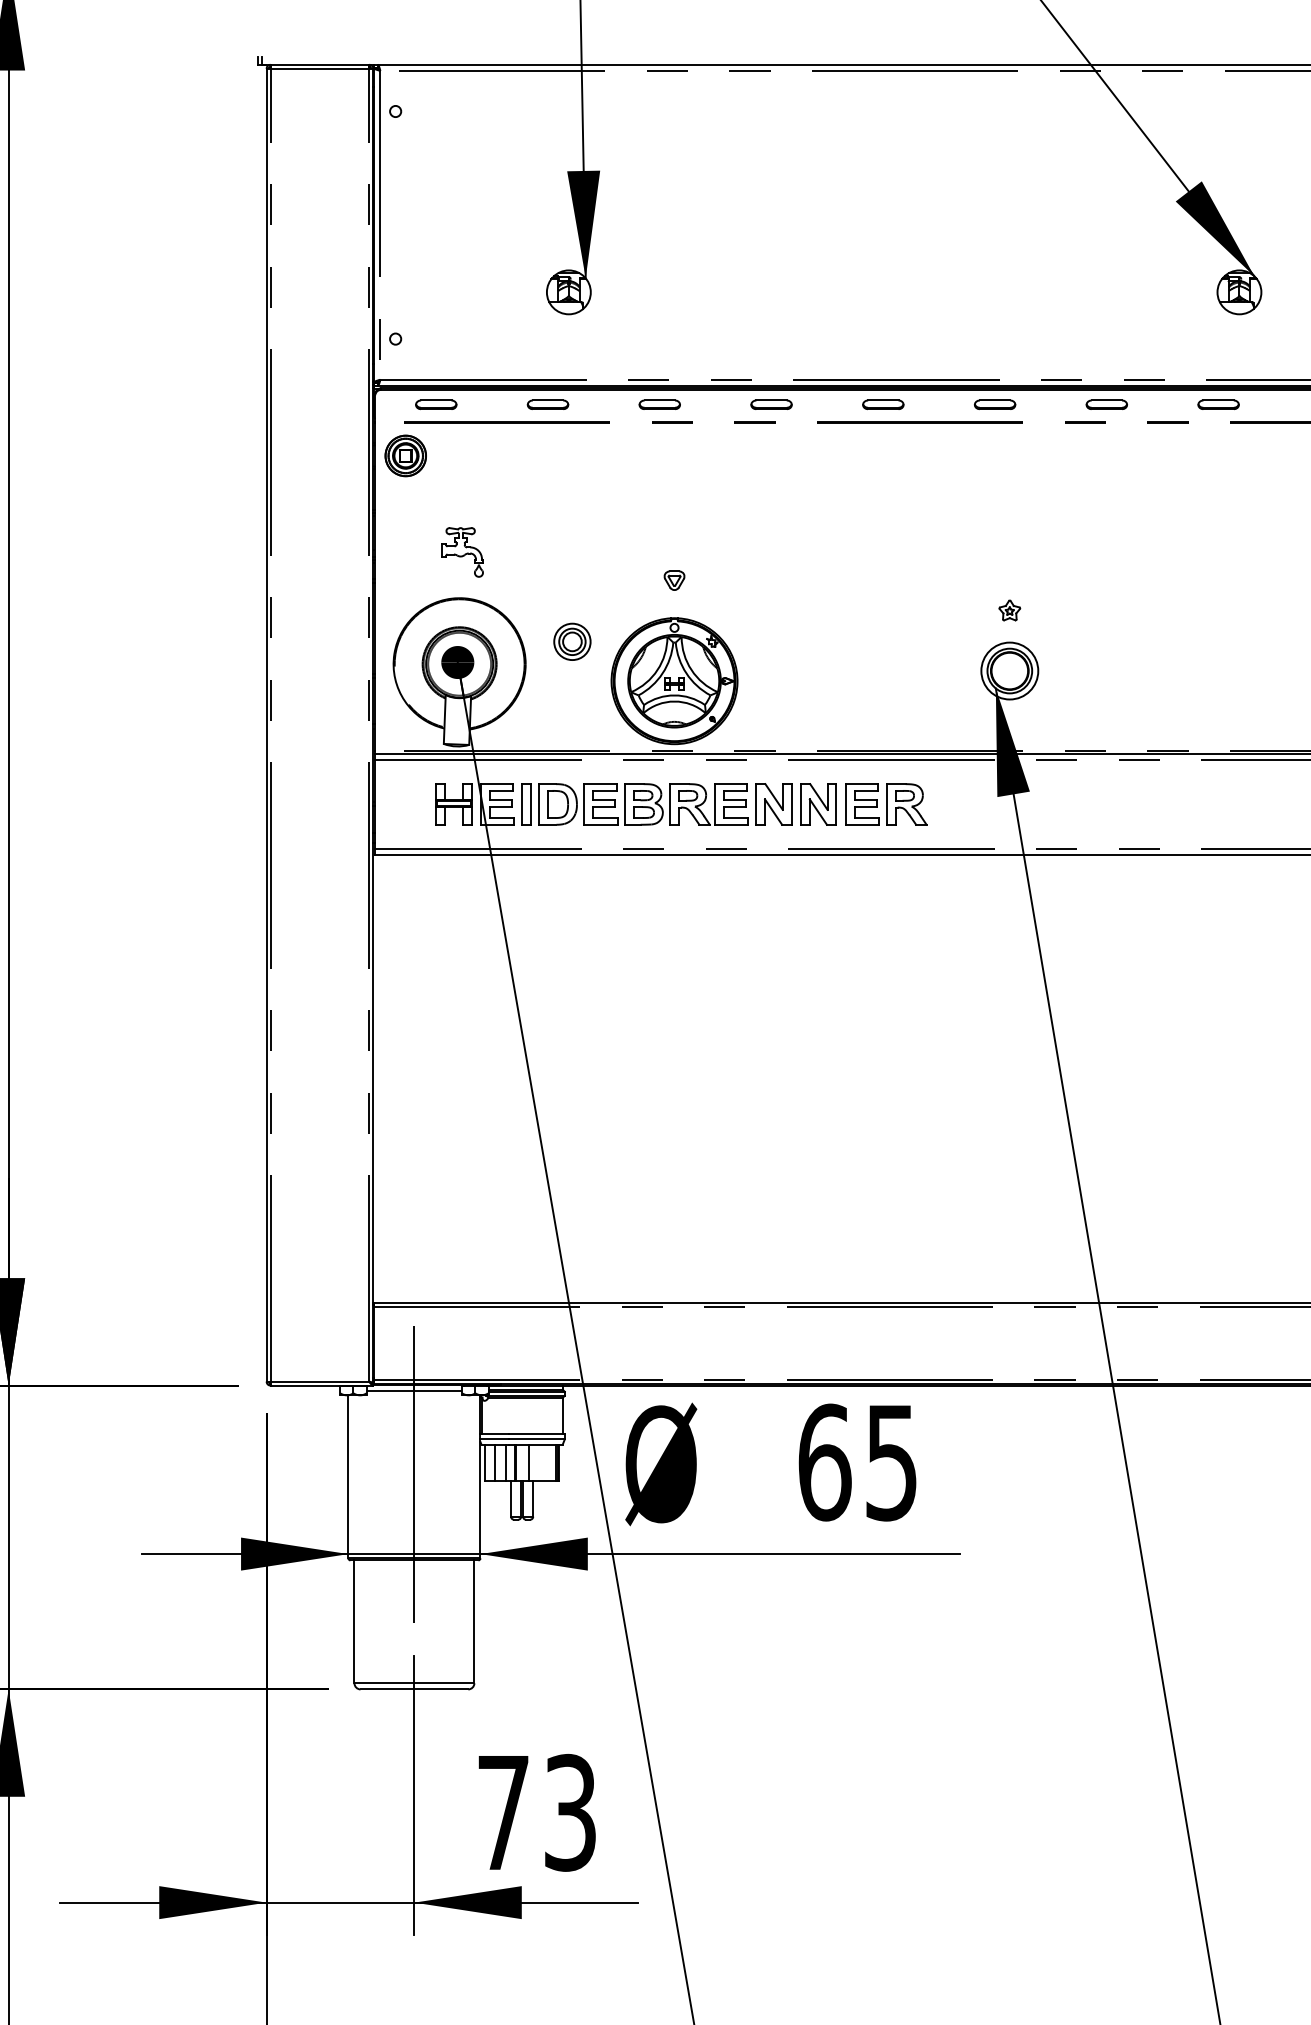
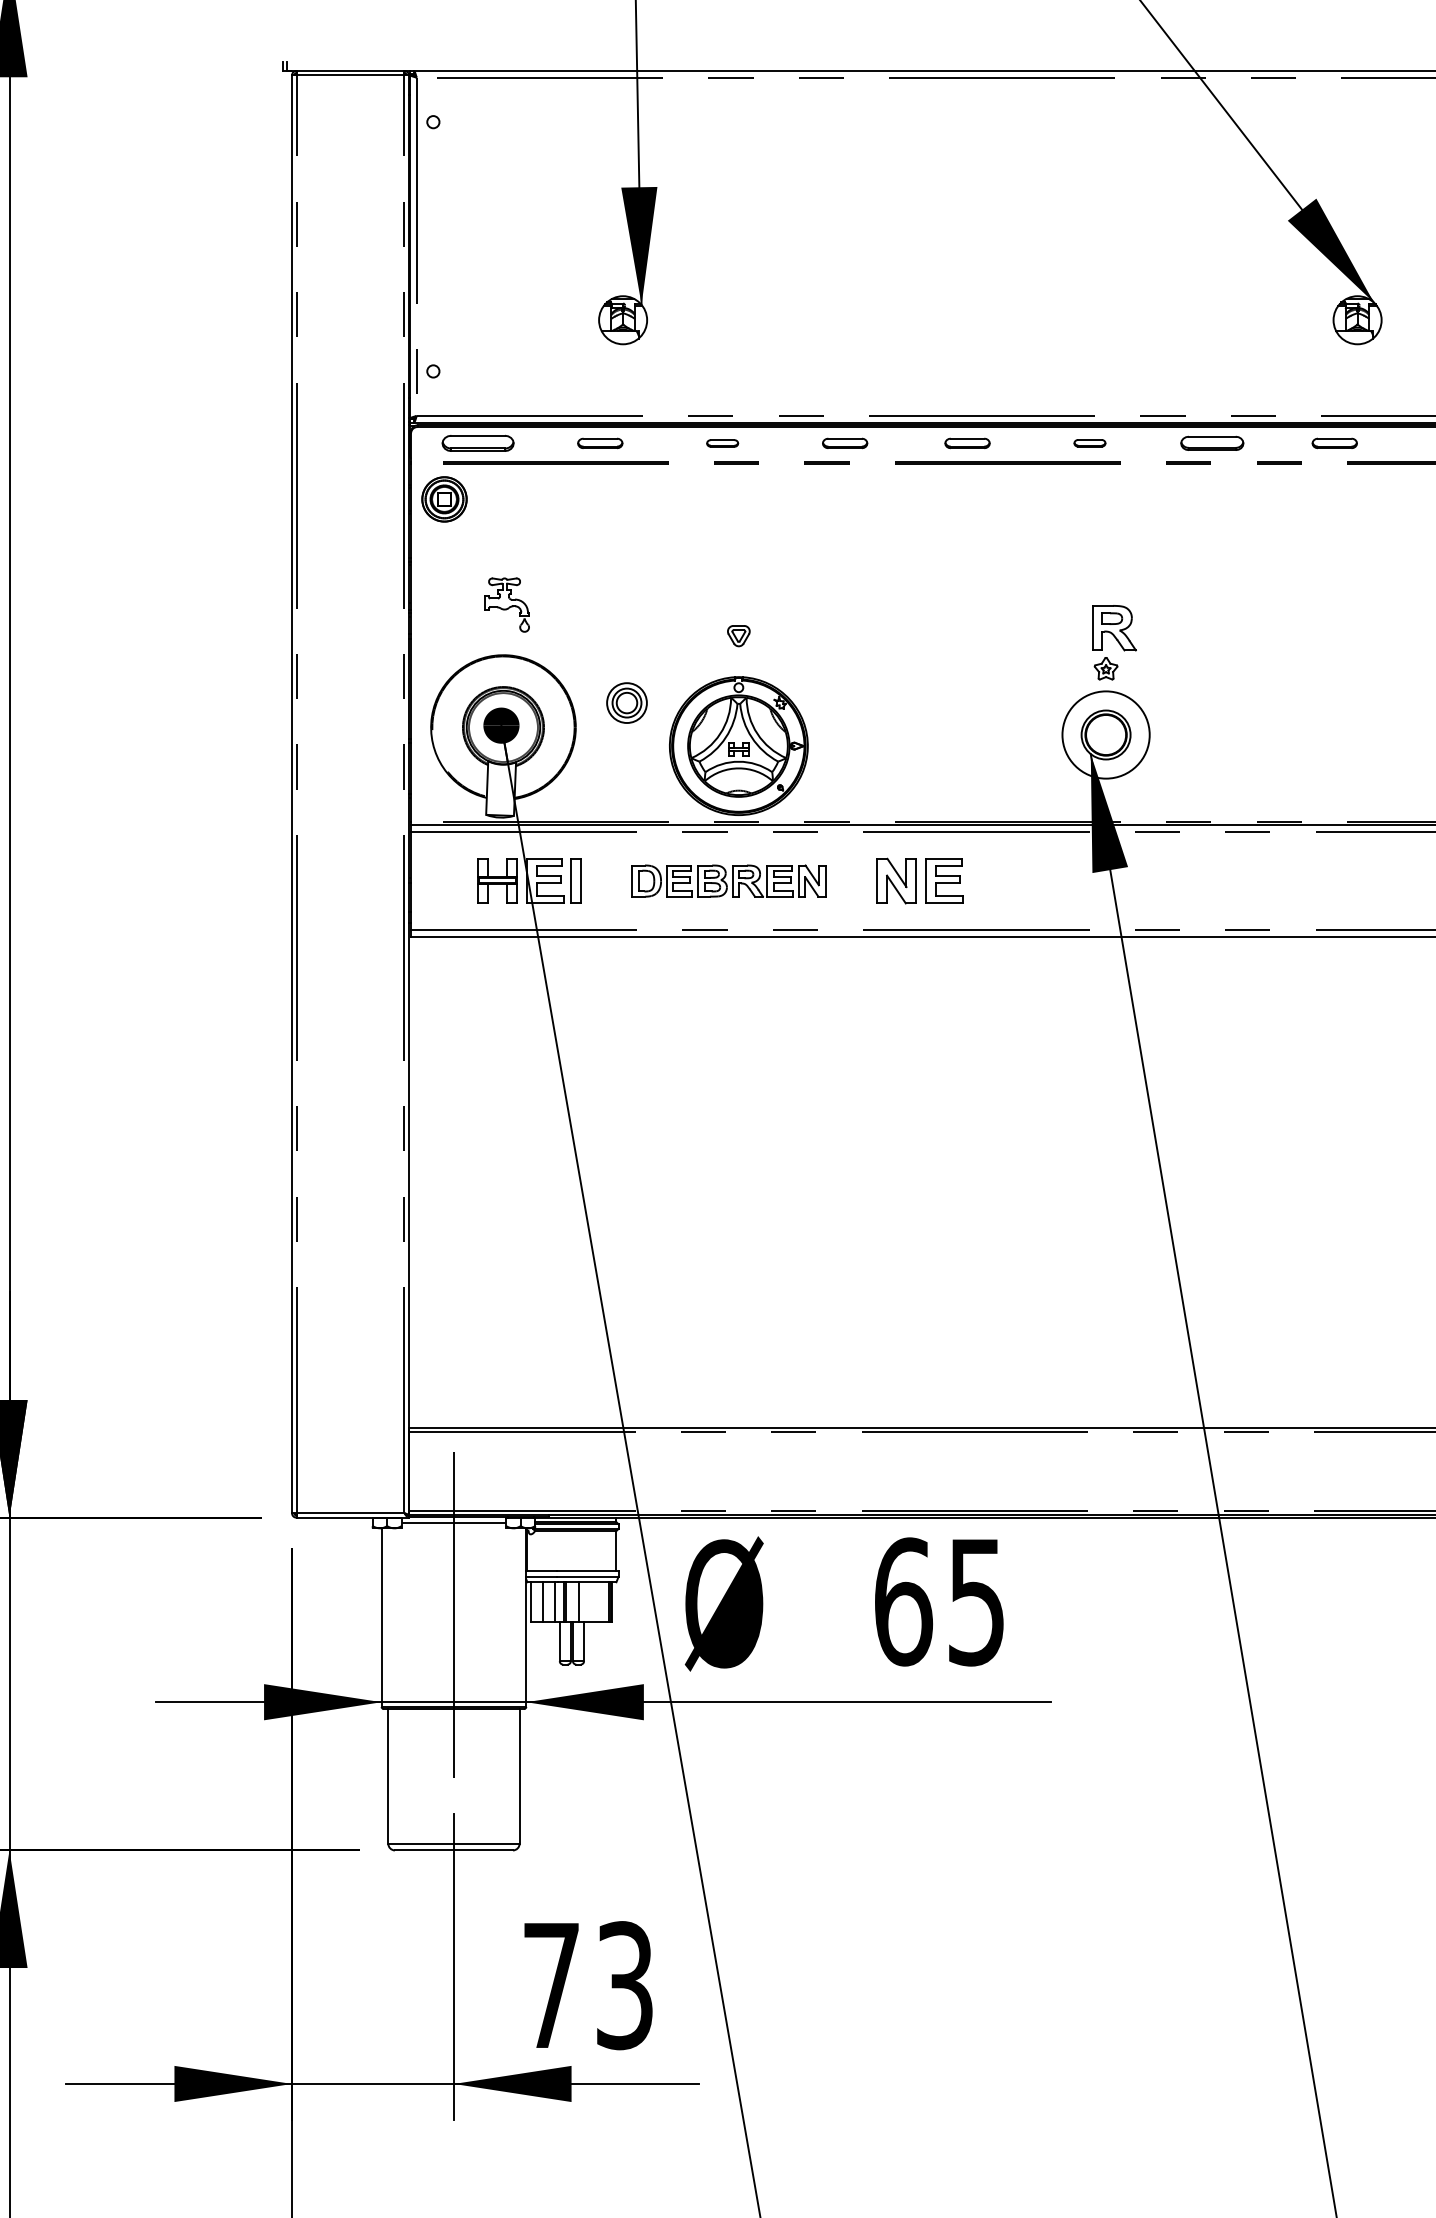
part: (994, 403) -> (1089, 442), size x0.7
part: (435, 404) -> (477, 443), size x1.6
part: (659, 404) -> (722, 443), size x0.7
part: (1106, 404) -> (1212, 443), size x1.4
circle: (1009, 670) -> (1105, 734), size x1.4
part: (665, 803) -> (728, 880), size x0.7
part: (907, 804) -> (1114, 628), moved

